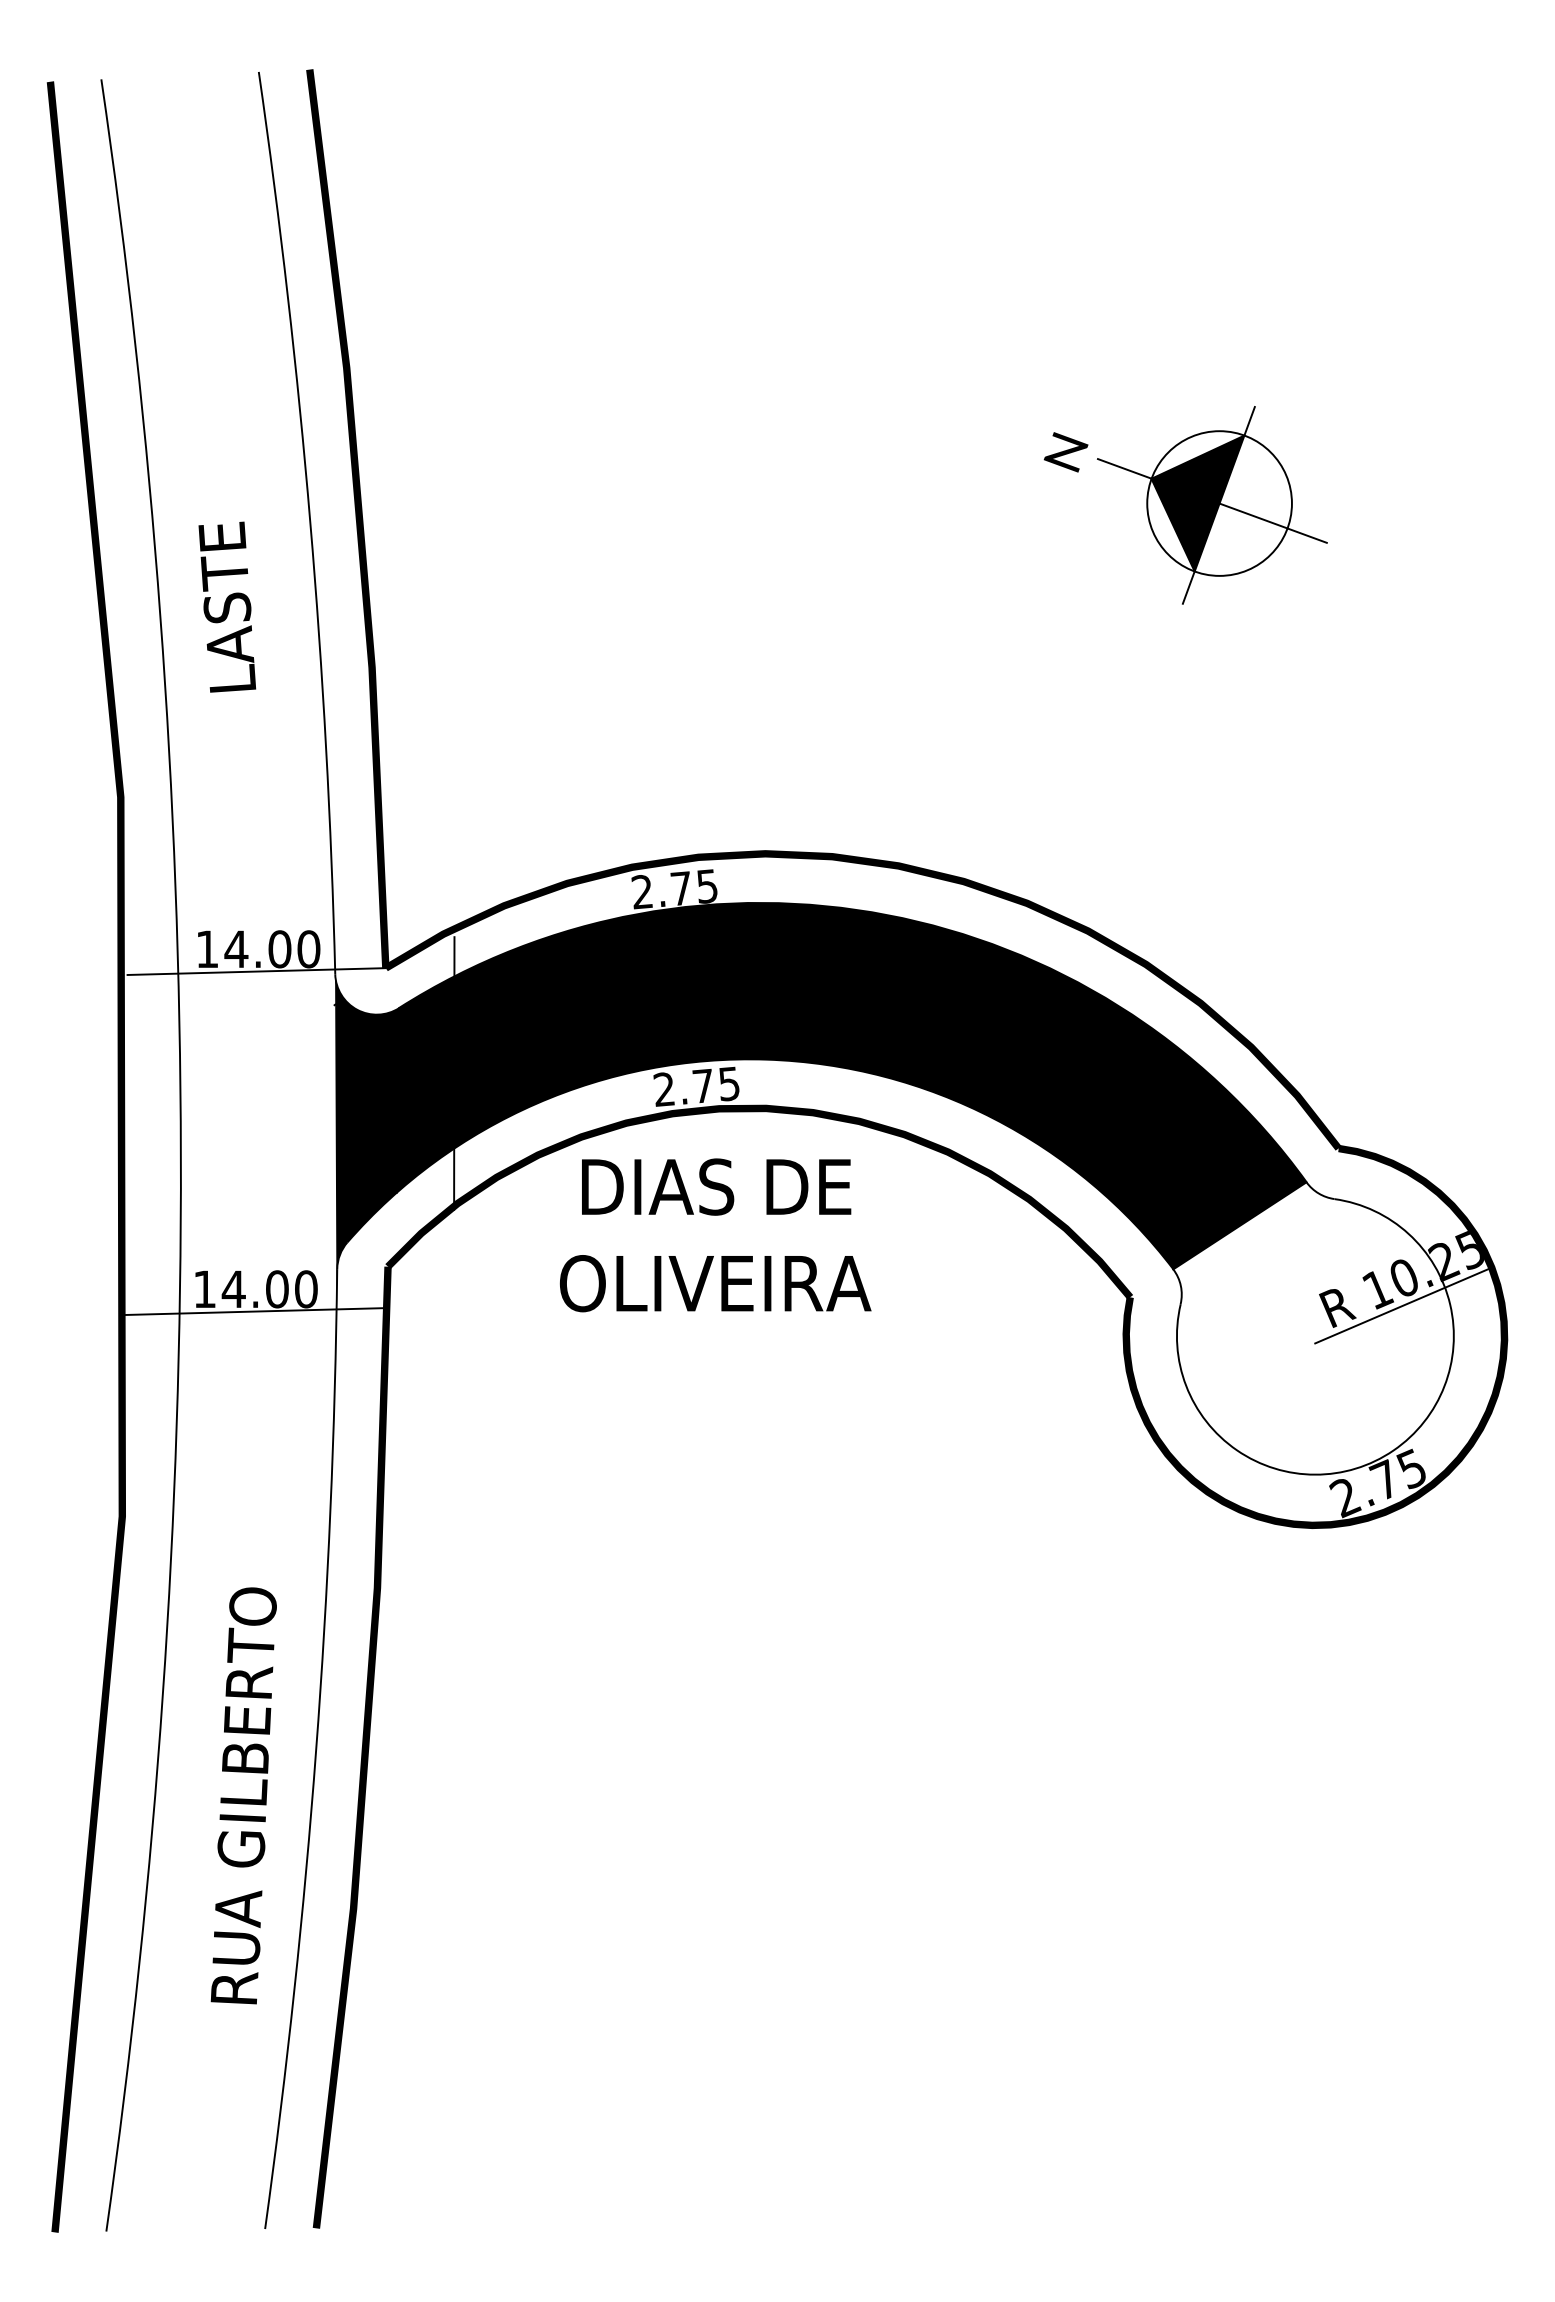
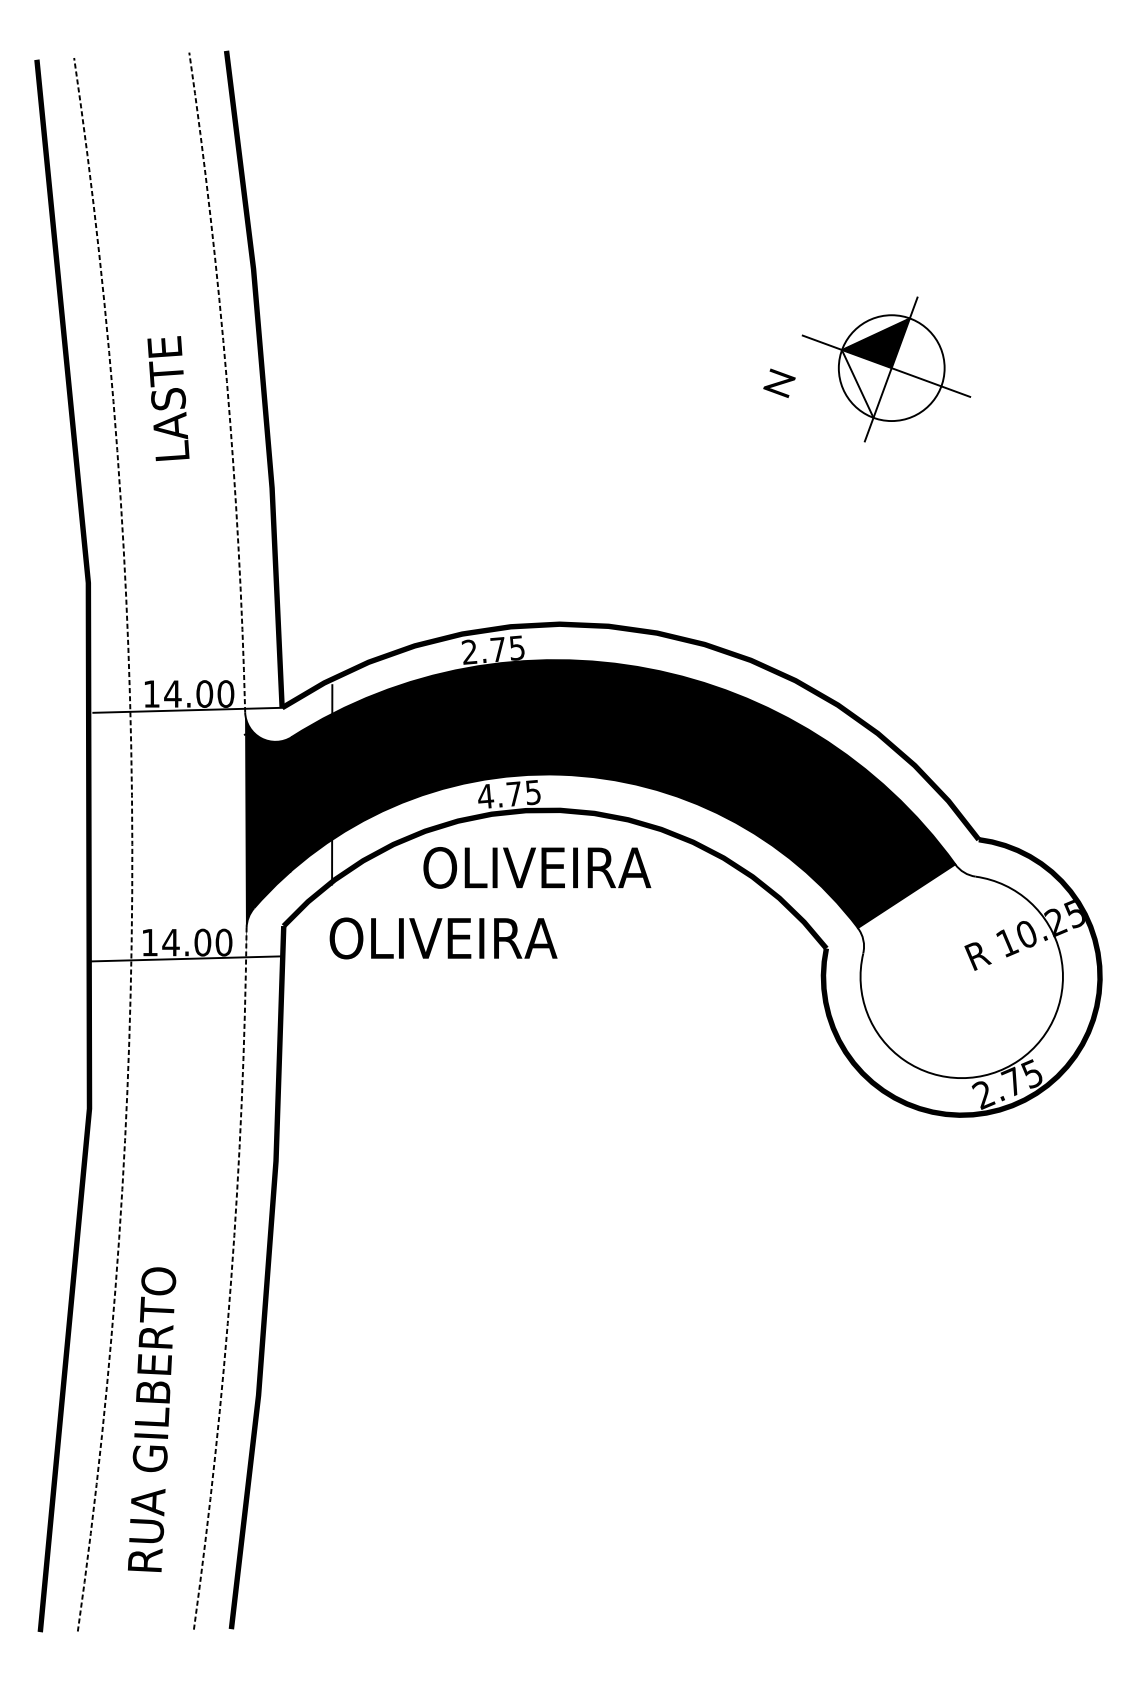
text: (1065, 452) -> (779, 383), moved
arc: (310, 521) -> (227, 381), solid -> dashed
fill: (1185, 524) -> (866, 383), removed
text: (227, 606) -> (168, 398), moved
text: (664, 1089) -> (485, 796), 2.75 -> 4.75
arc: (180, 1155) -> (132, 844), solid -> dashed
text: (734, 1186) -> (537, 867), DIAS DE -> OLIVEIRA
text: (715, 1283) -> (443, 938), moved
line: (1403, 1305) -> (1026, 954), removed
arc: (316, 1750) -> (231, 1279), solid -> dashed
text: (243, 1795) -> (151, 1419), moved

